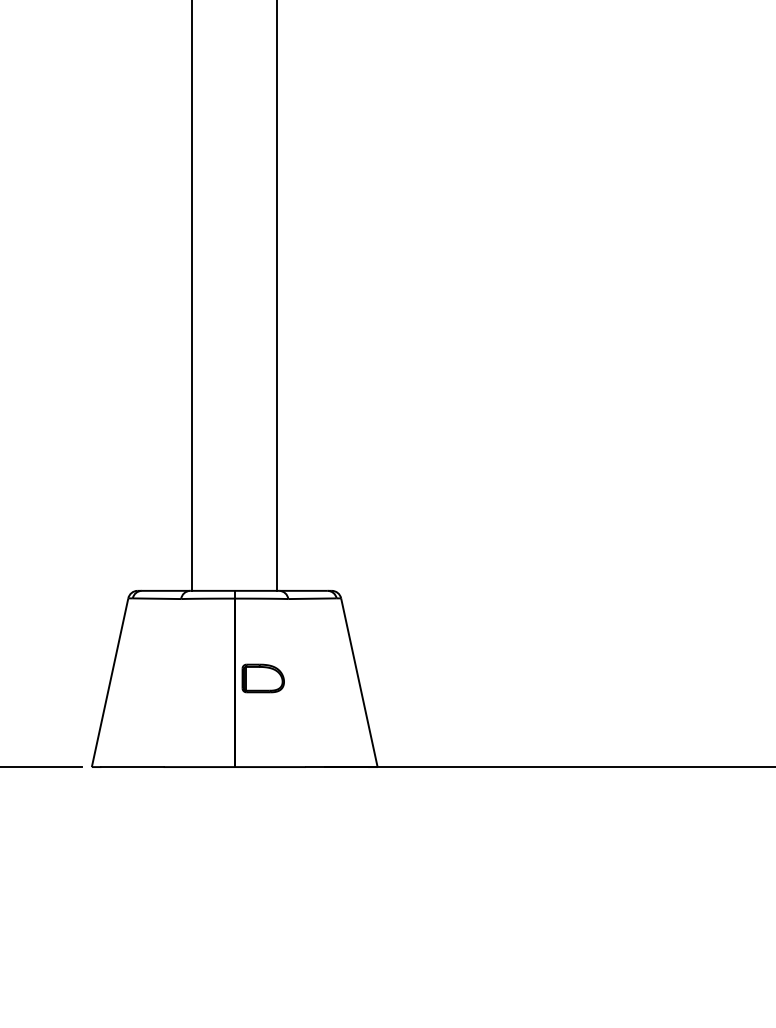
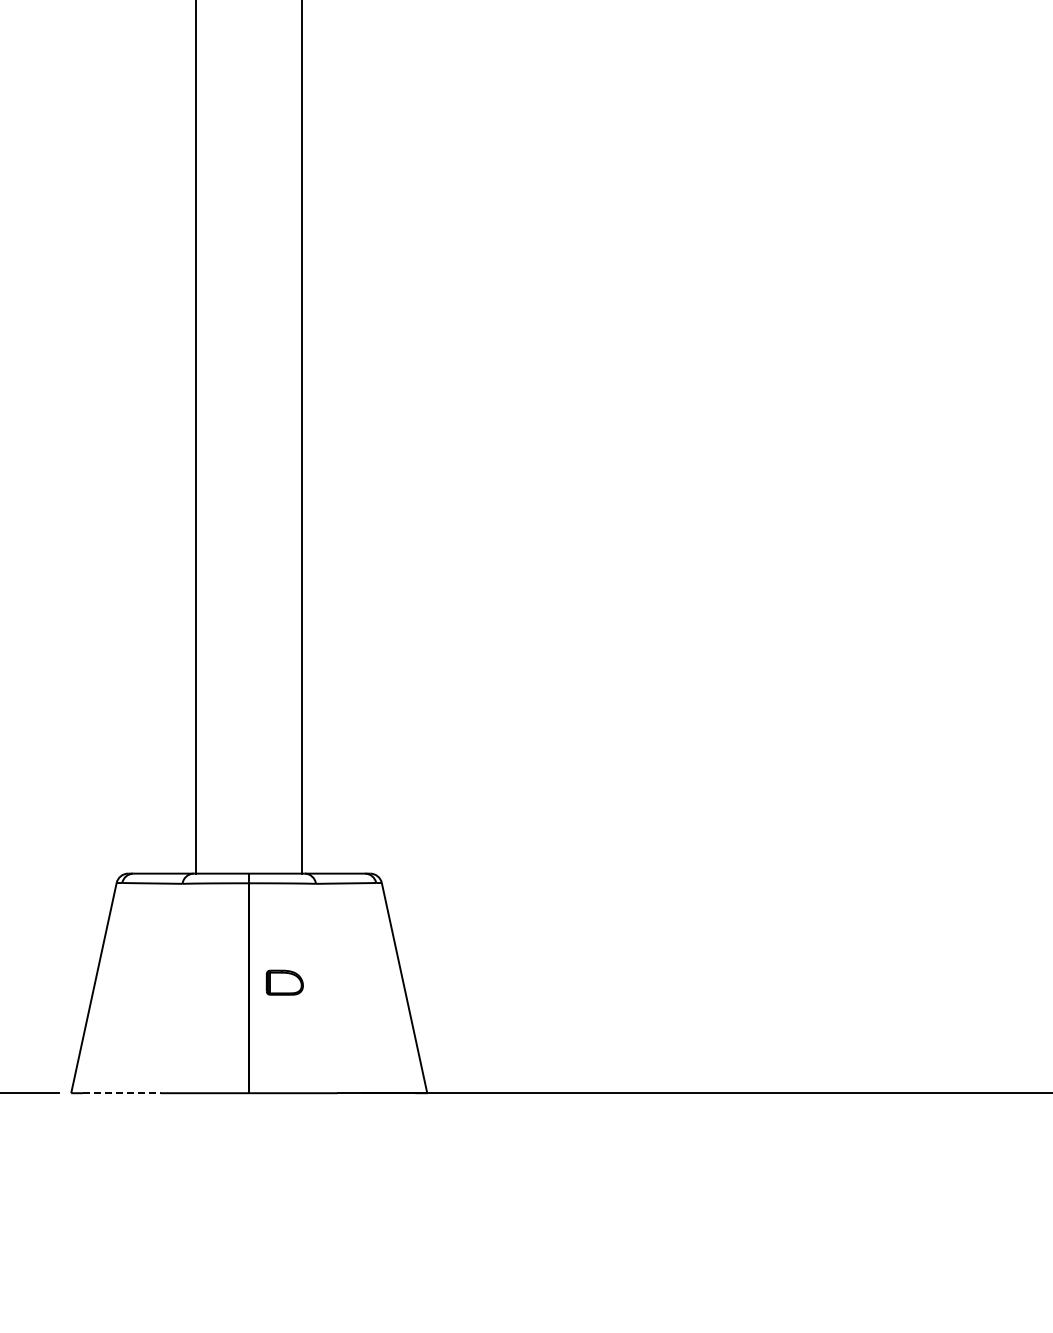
part: (263, 678) -> (284, 982), size x0.7
line: (132, 767) -> (121, 1093), solid -> dashed

